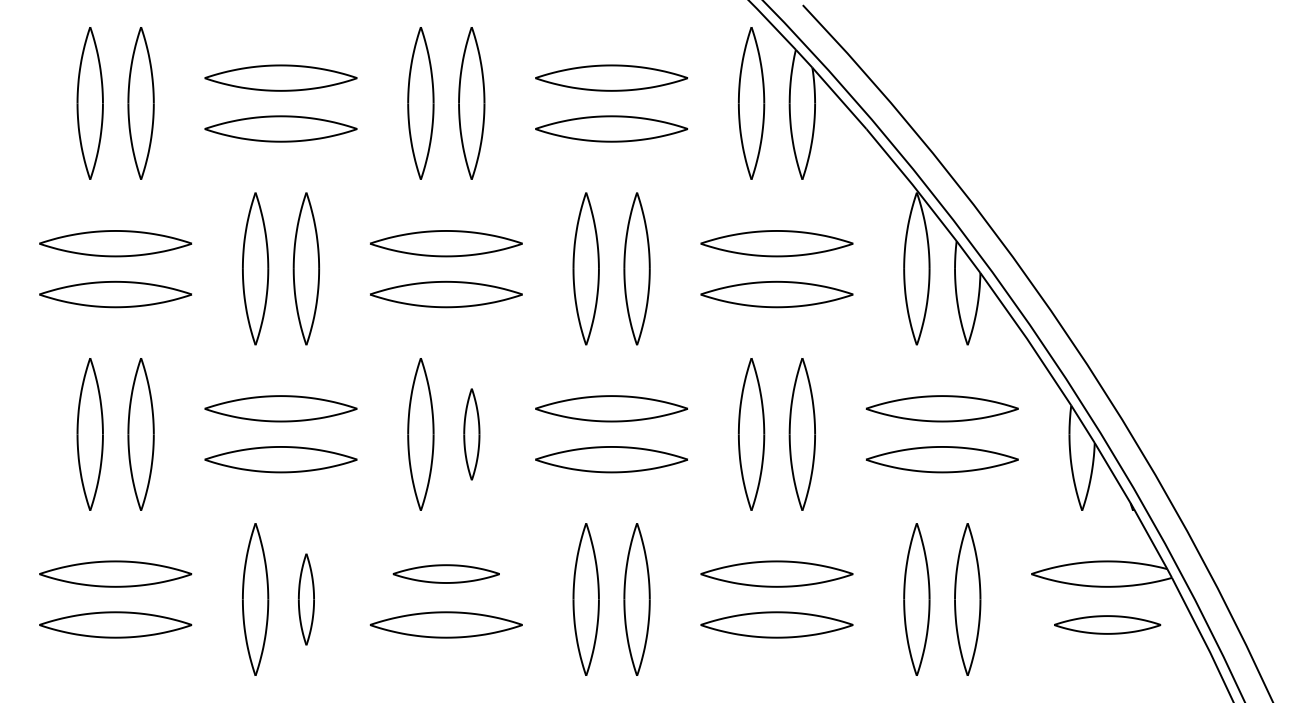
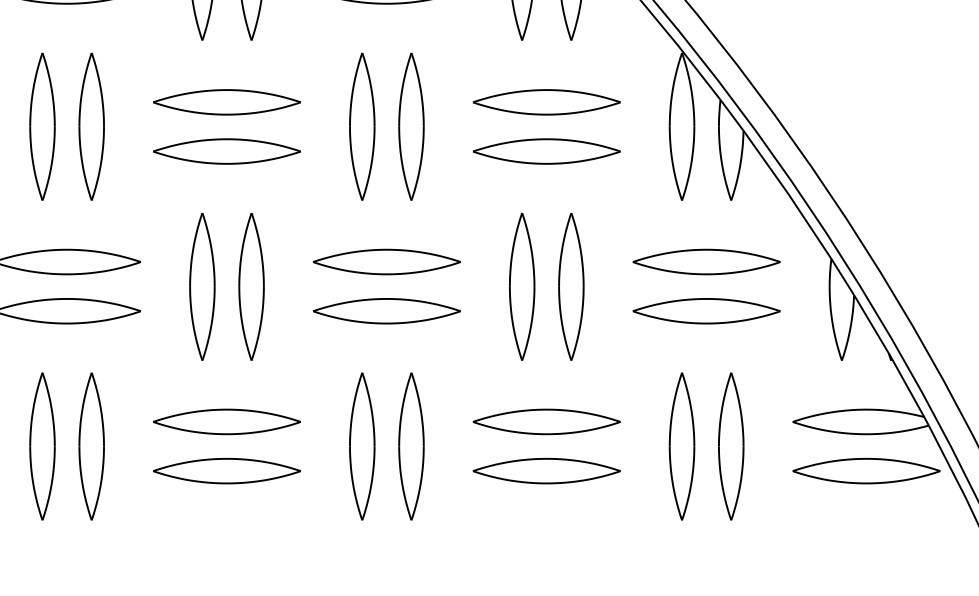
part: (471, 434) -> (251, 286), size x1.67
part: (446, 573) -> (227, 421), size x1.43
part: (306, 599) -> (91, 446), size x1.67
part: (1107, 624) -> (866, 470), size x1.43

